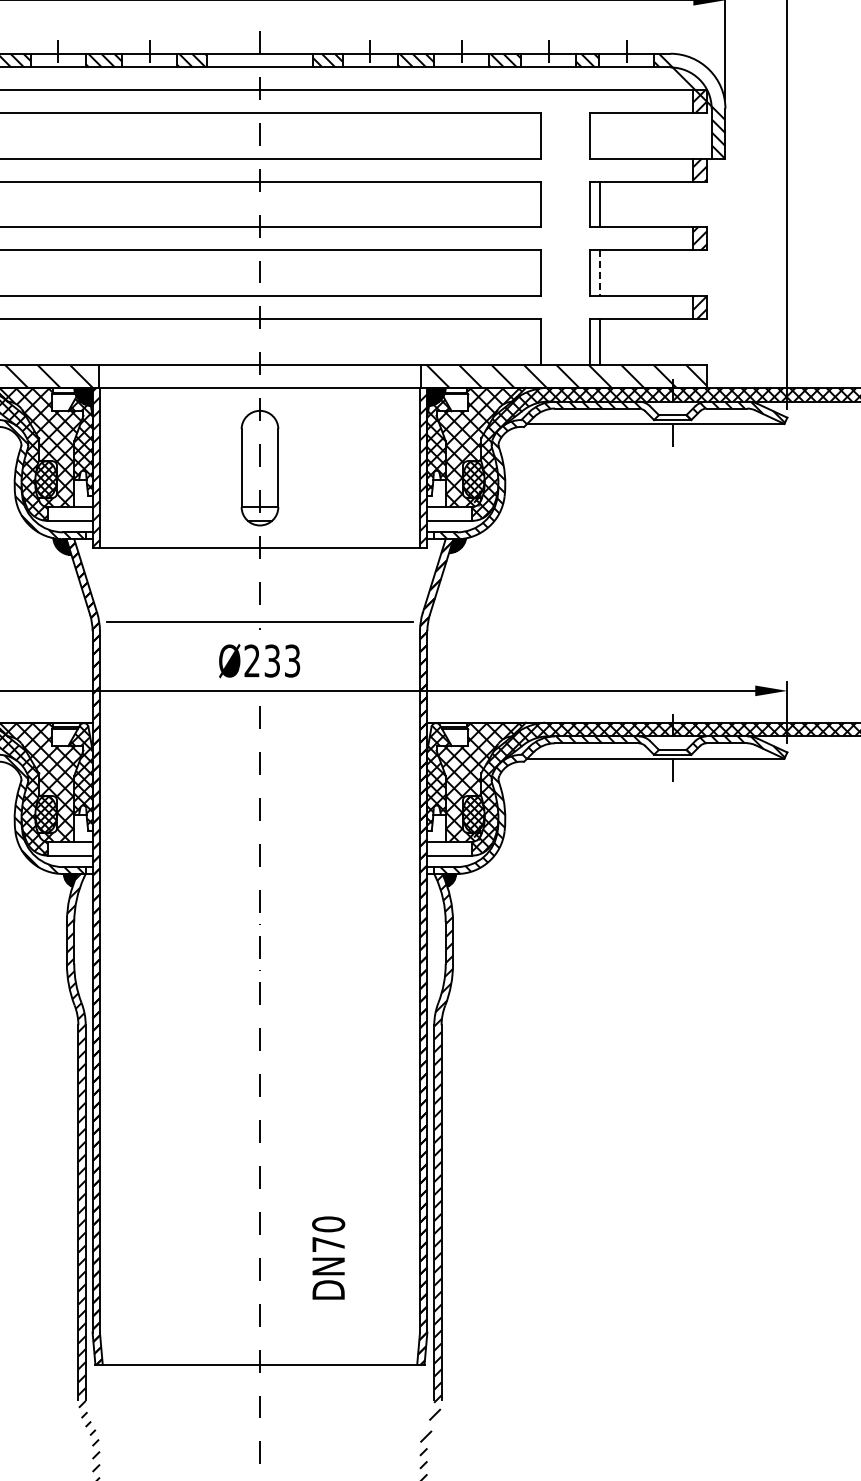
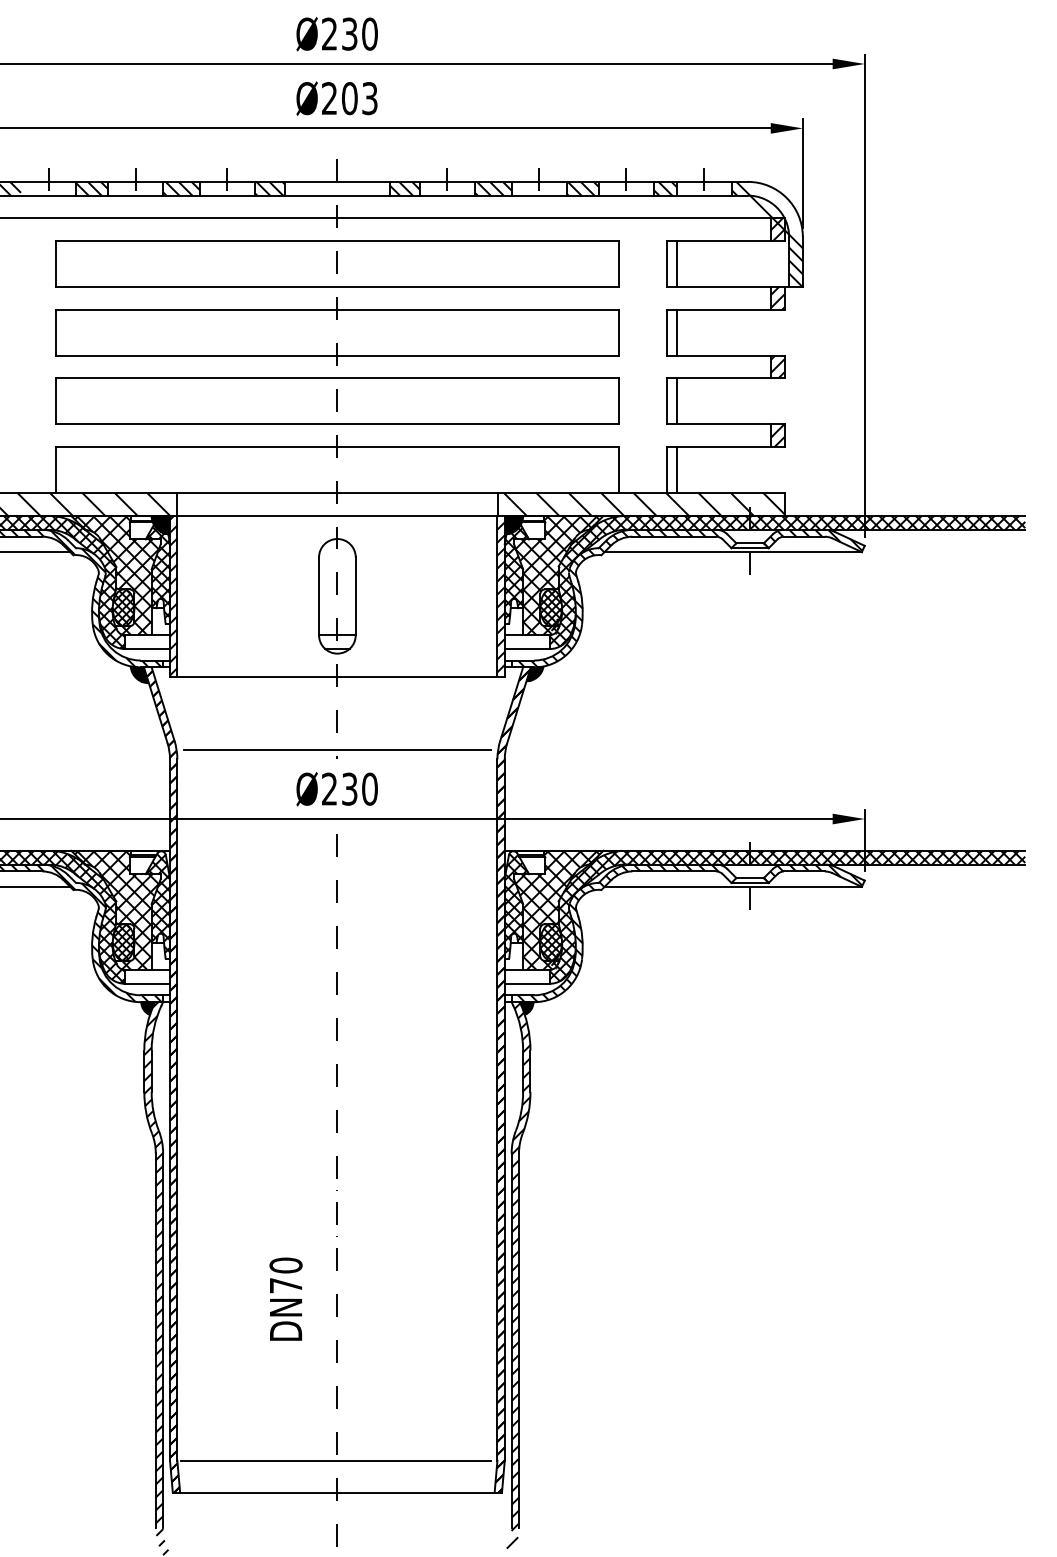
line: (599, 135) -> (676, 263), added
line: (599, 273) -> (676, 401), dashed -> solid
text: (292, 660) -> (369, 788), Ø233 -> Ø230
text: (328, 1257) -> (285, 1298), moved
line: (259, 1332) -> (336, 1460), added

